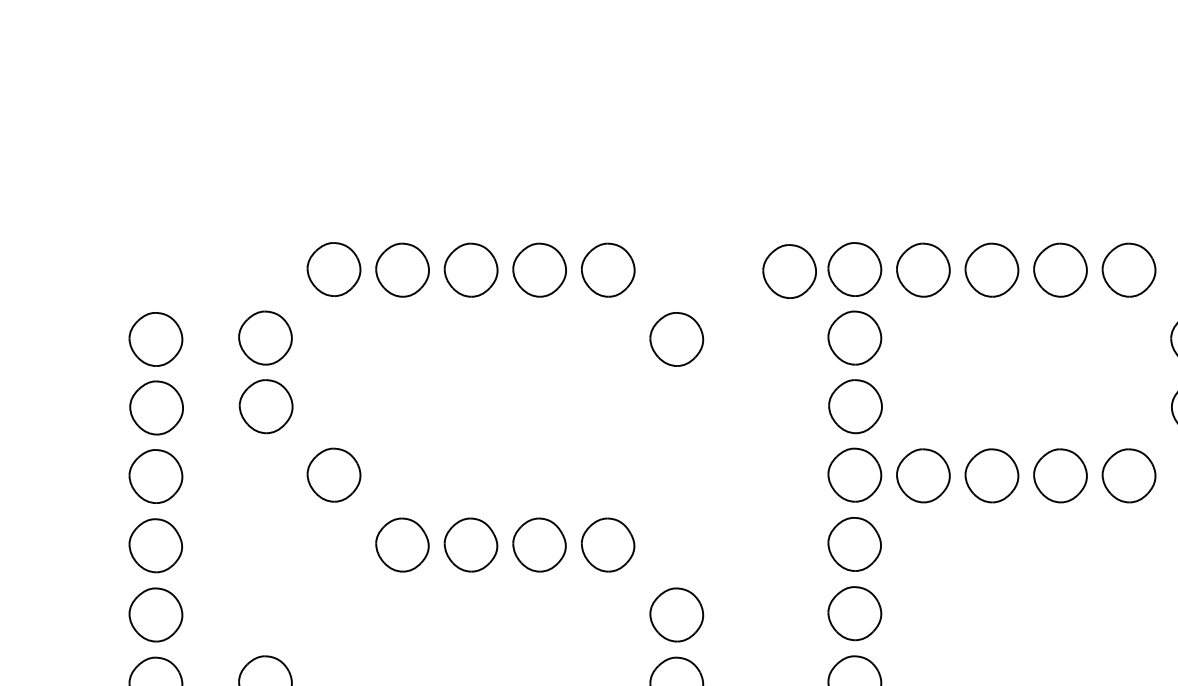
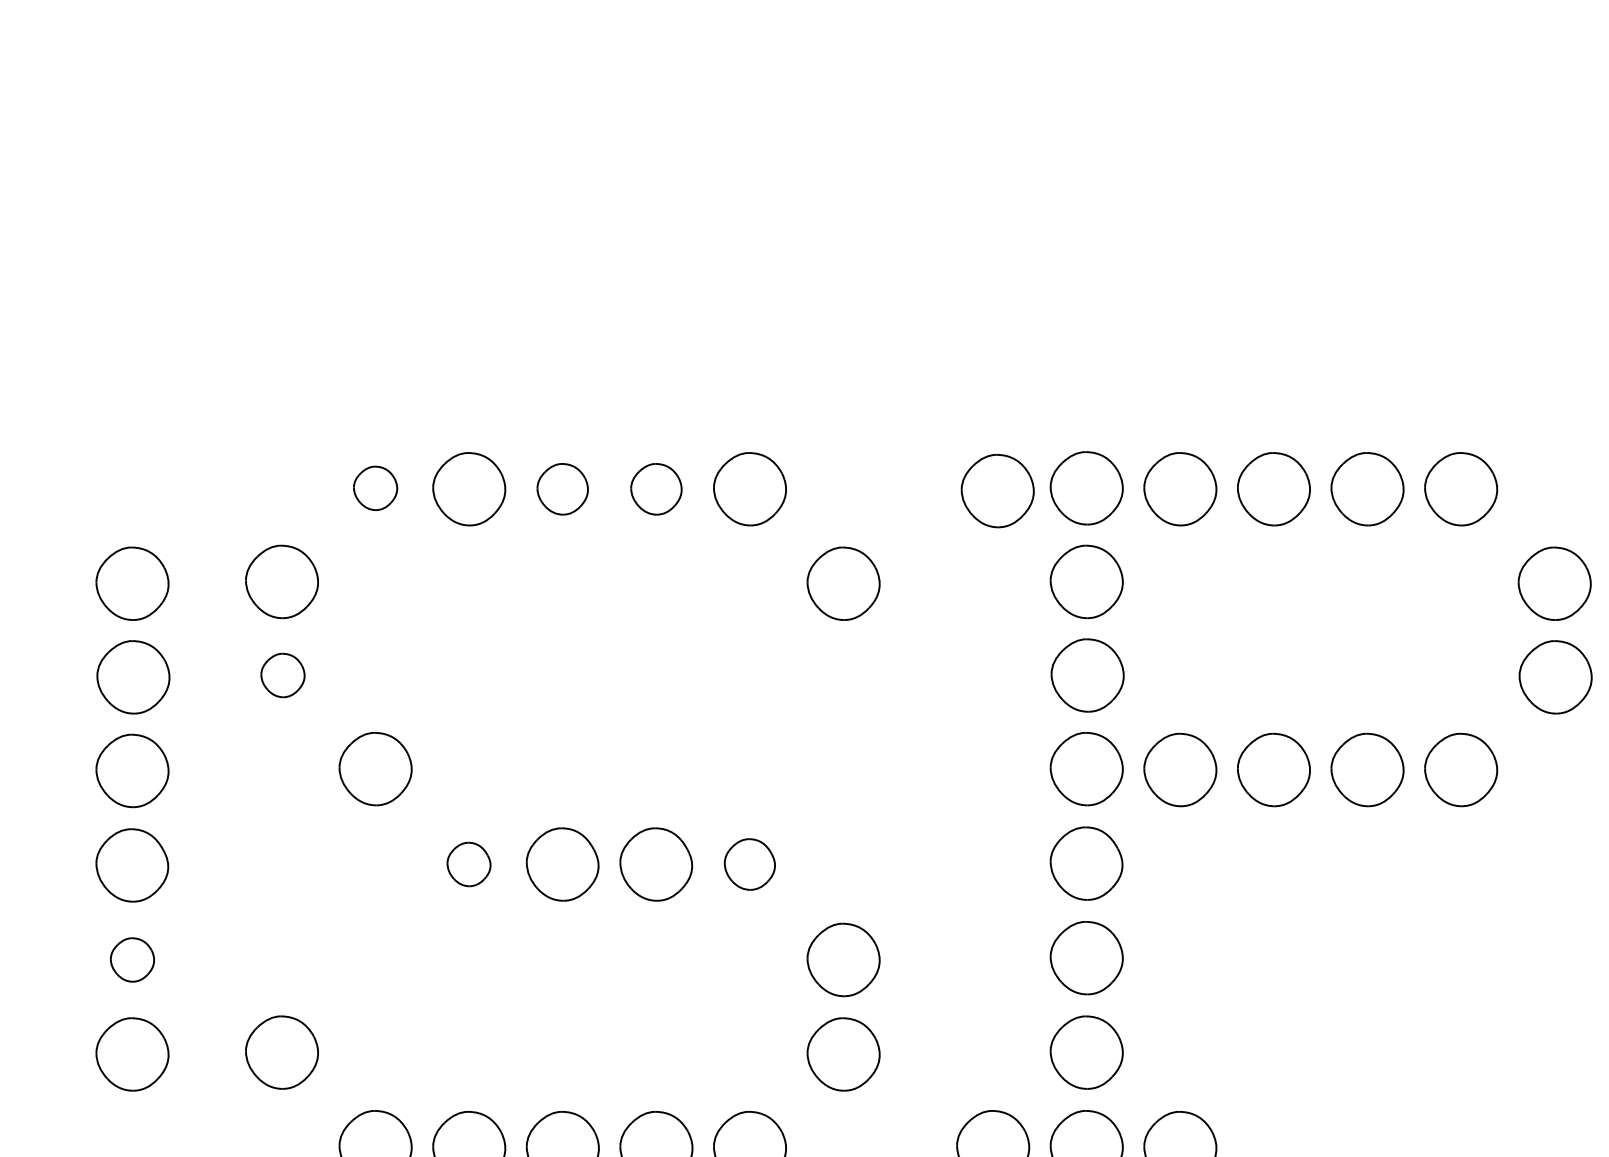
part: (333, 269) -> (375, 488), size x0.6
part: (470, 270) -> (562, 489), size x0.7
part: (539, 270) -> (656, 489), size x0.7
part: (265, 406) -> (282, 675), size x0.6
part: (402, 545) -> (468, 864), size x0.6
part: (607, 545) -> (749, 864), size x0.7
part: (155, 614) -> (132, 959), size x0.6

